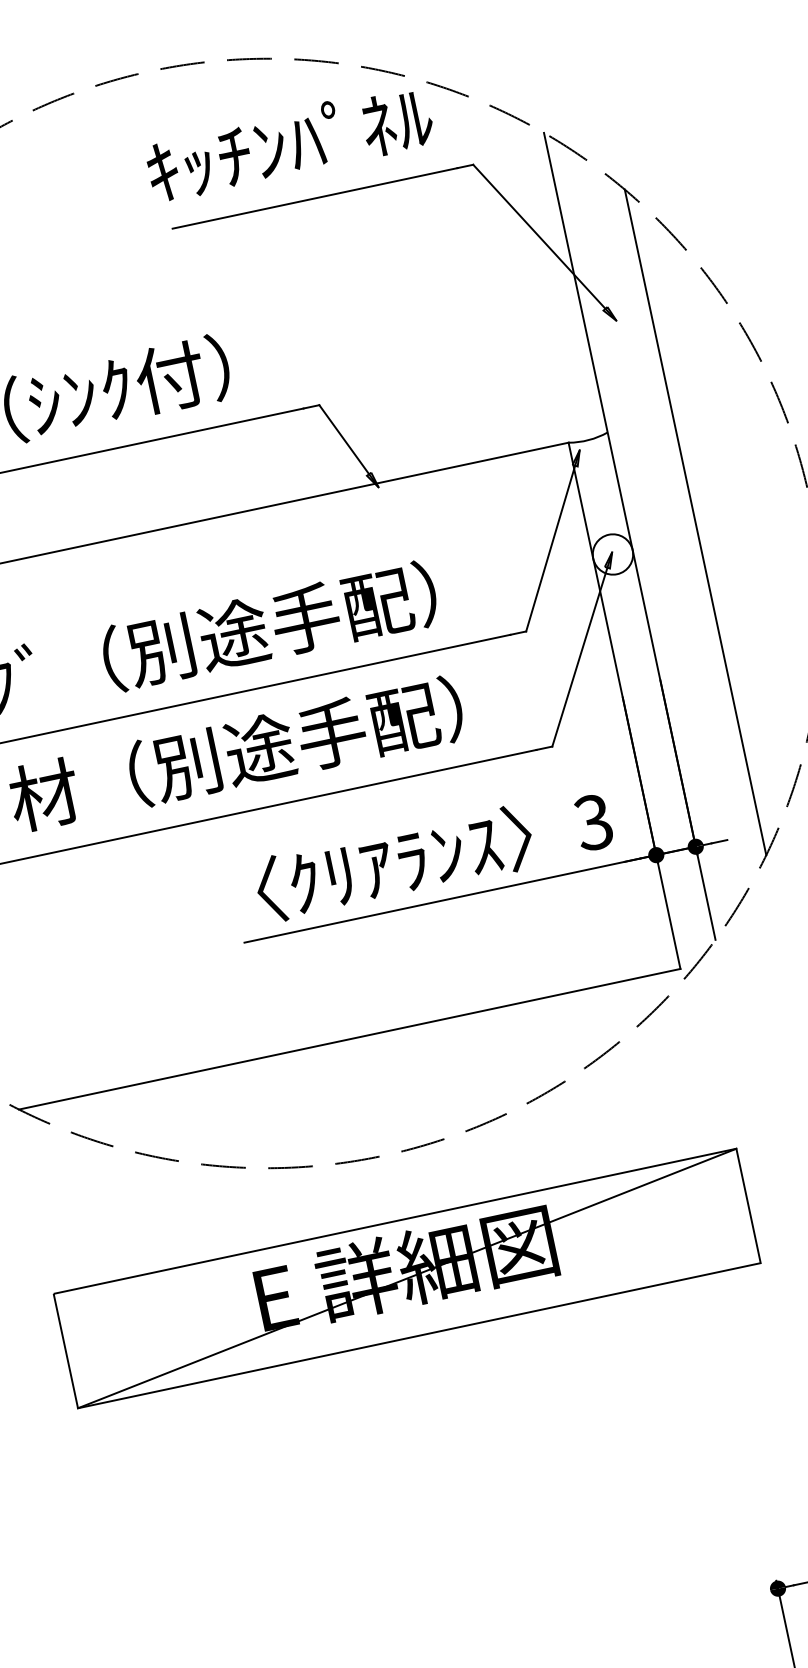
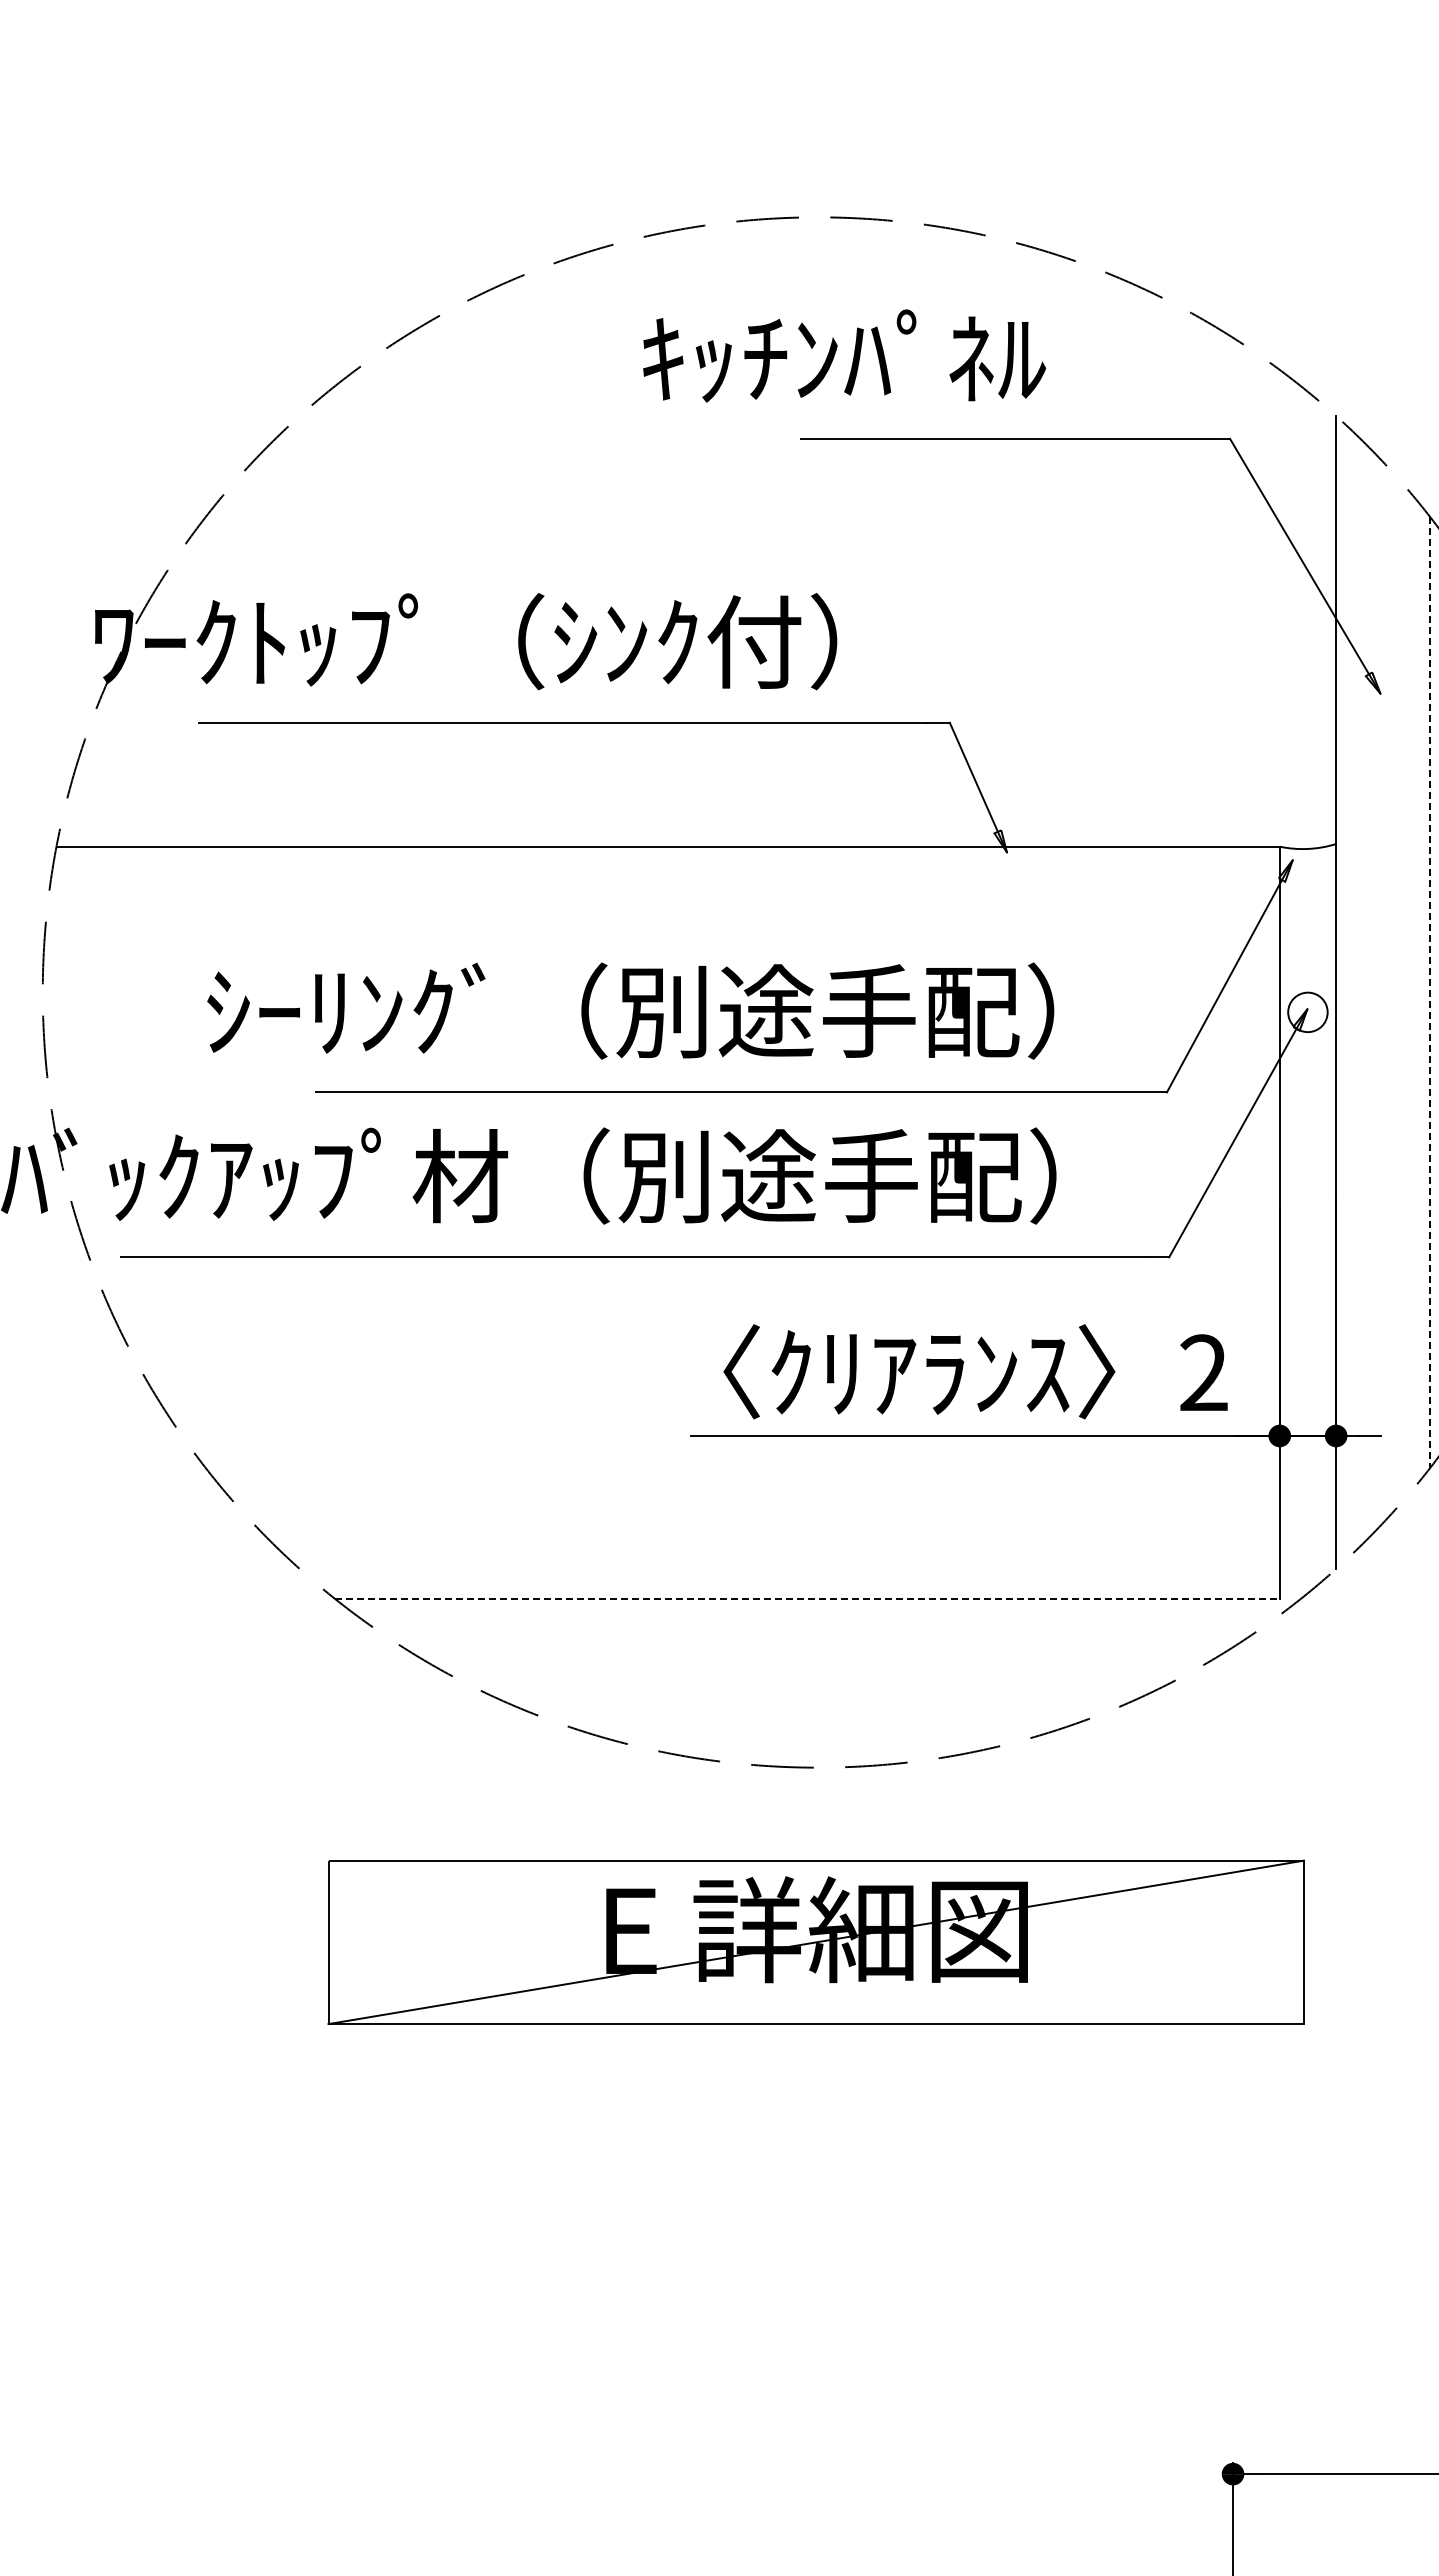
text: (289, 142) -> (844, 355), moved
line: (695, 523) -> (1430, 993), solid -> dashed
circle: (612, 554) -> (1307, 1012), size x0.7
text: (593, 822) -> (1203, 1373), 3 -> 2
line: (349, 1039) -> (807, 1598), solid -> dashed

